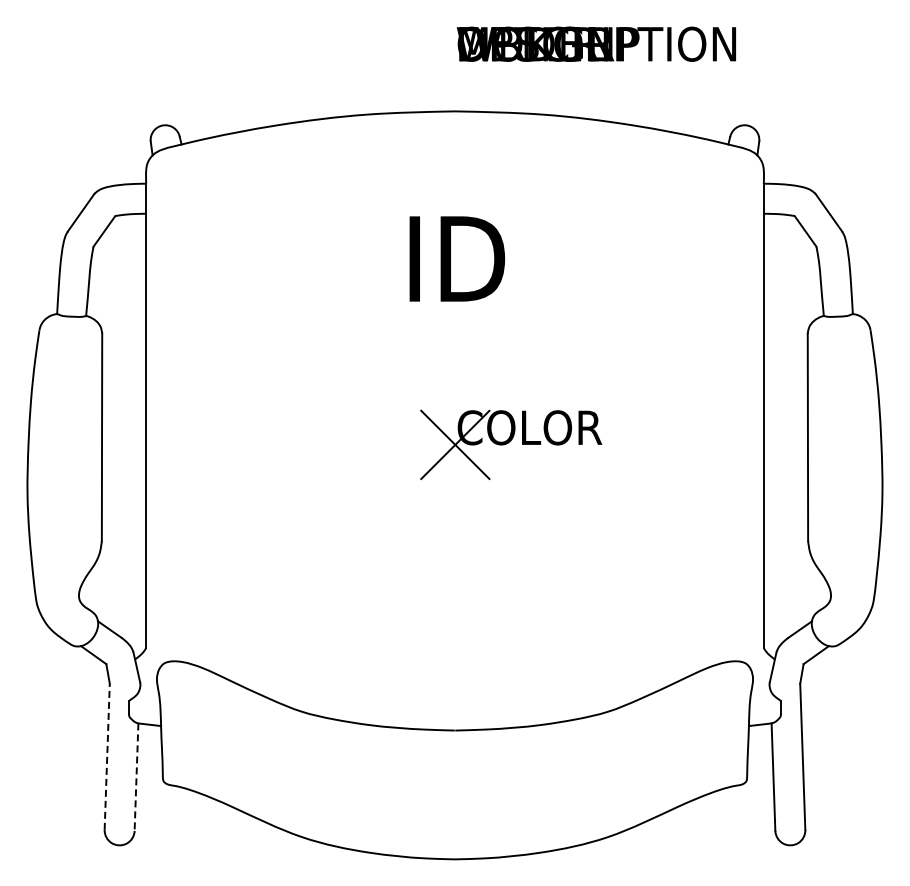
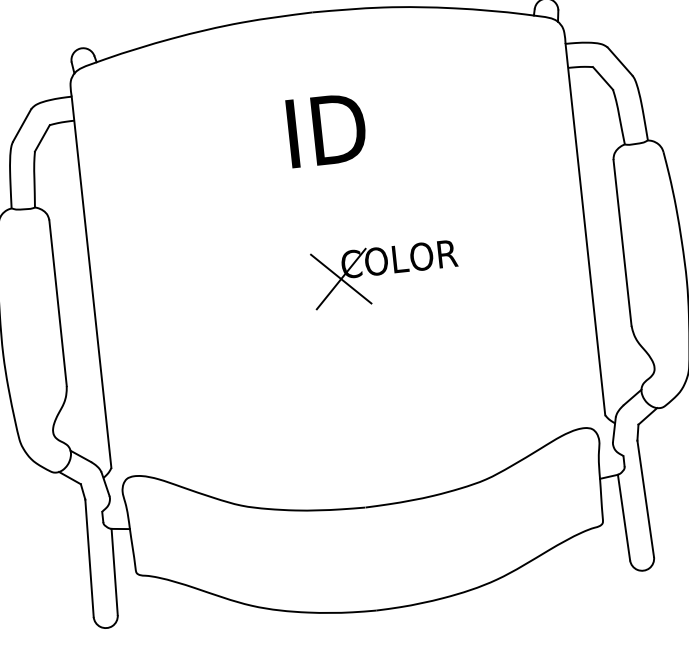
line: (107, 756) -> (89, 558), dashed -> solid
line: (136, 777) -> (114, 572), dashed -> solid

